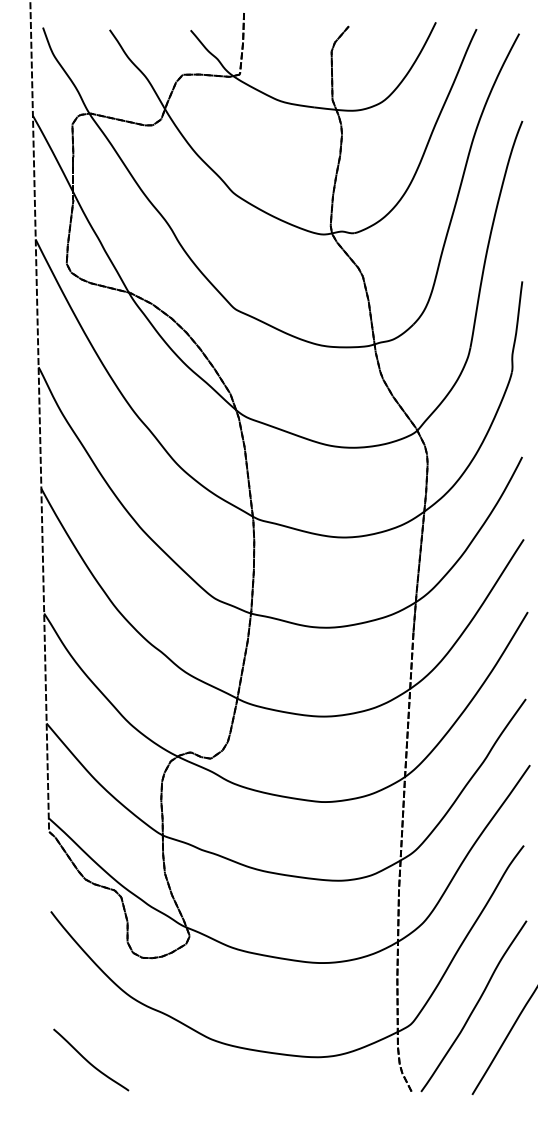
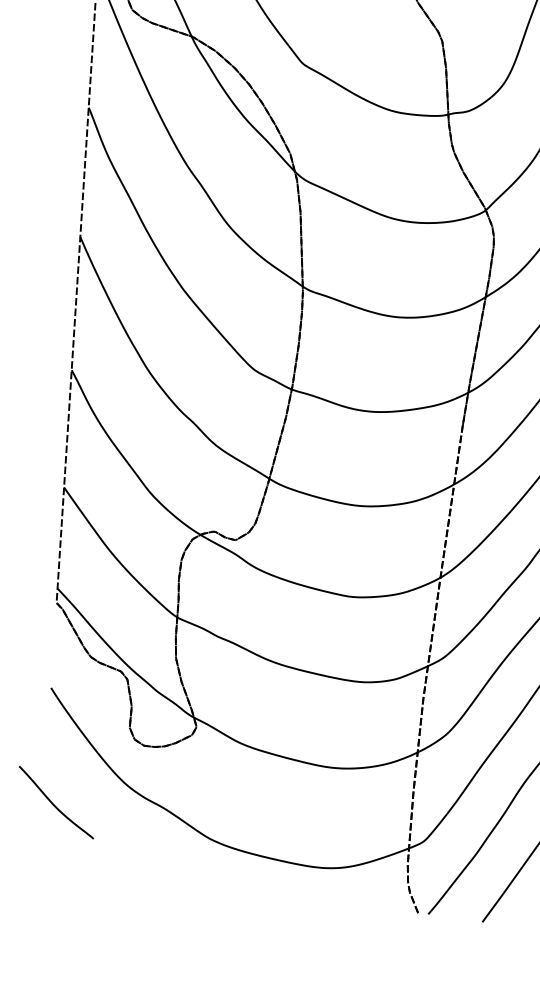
curve: (89, 1061) -> (54, 804), moved

